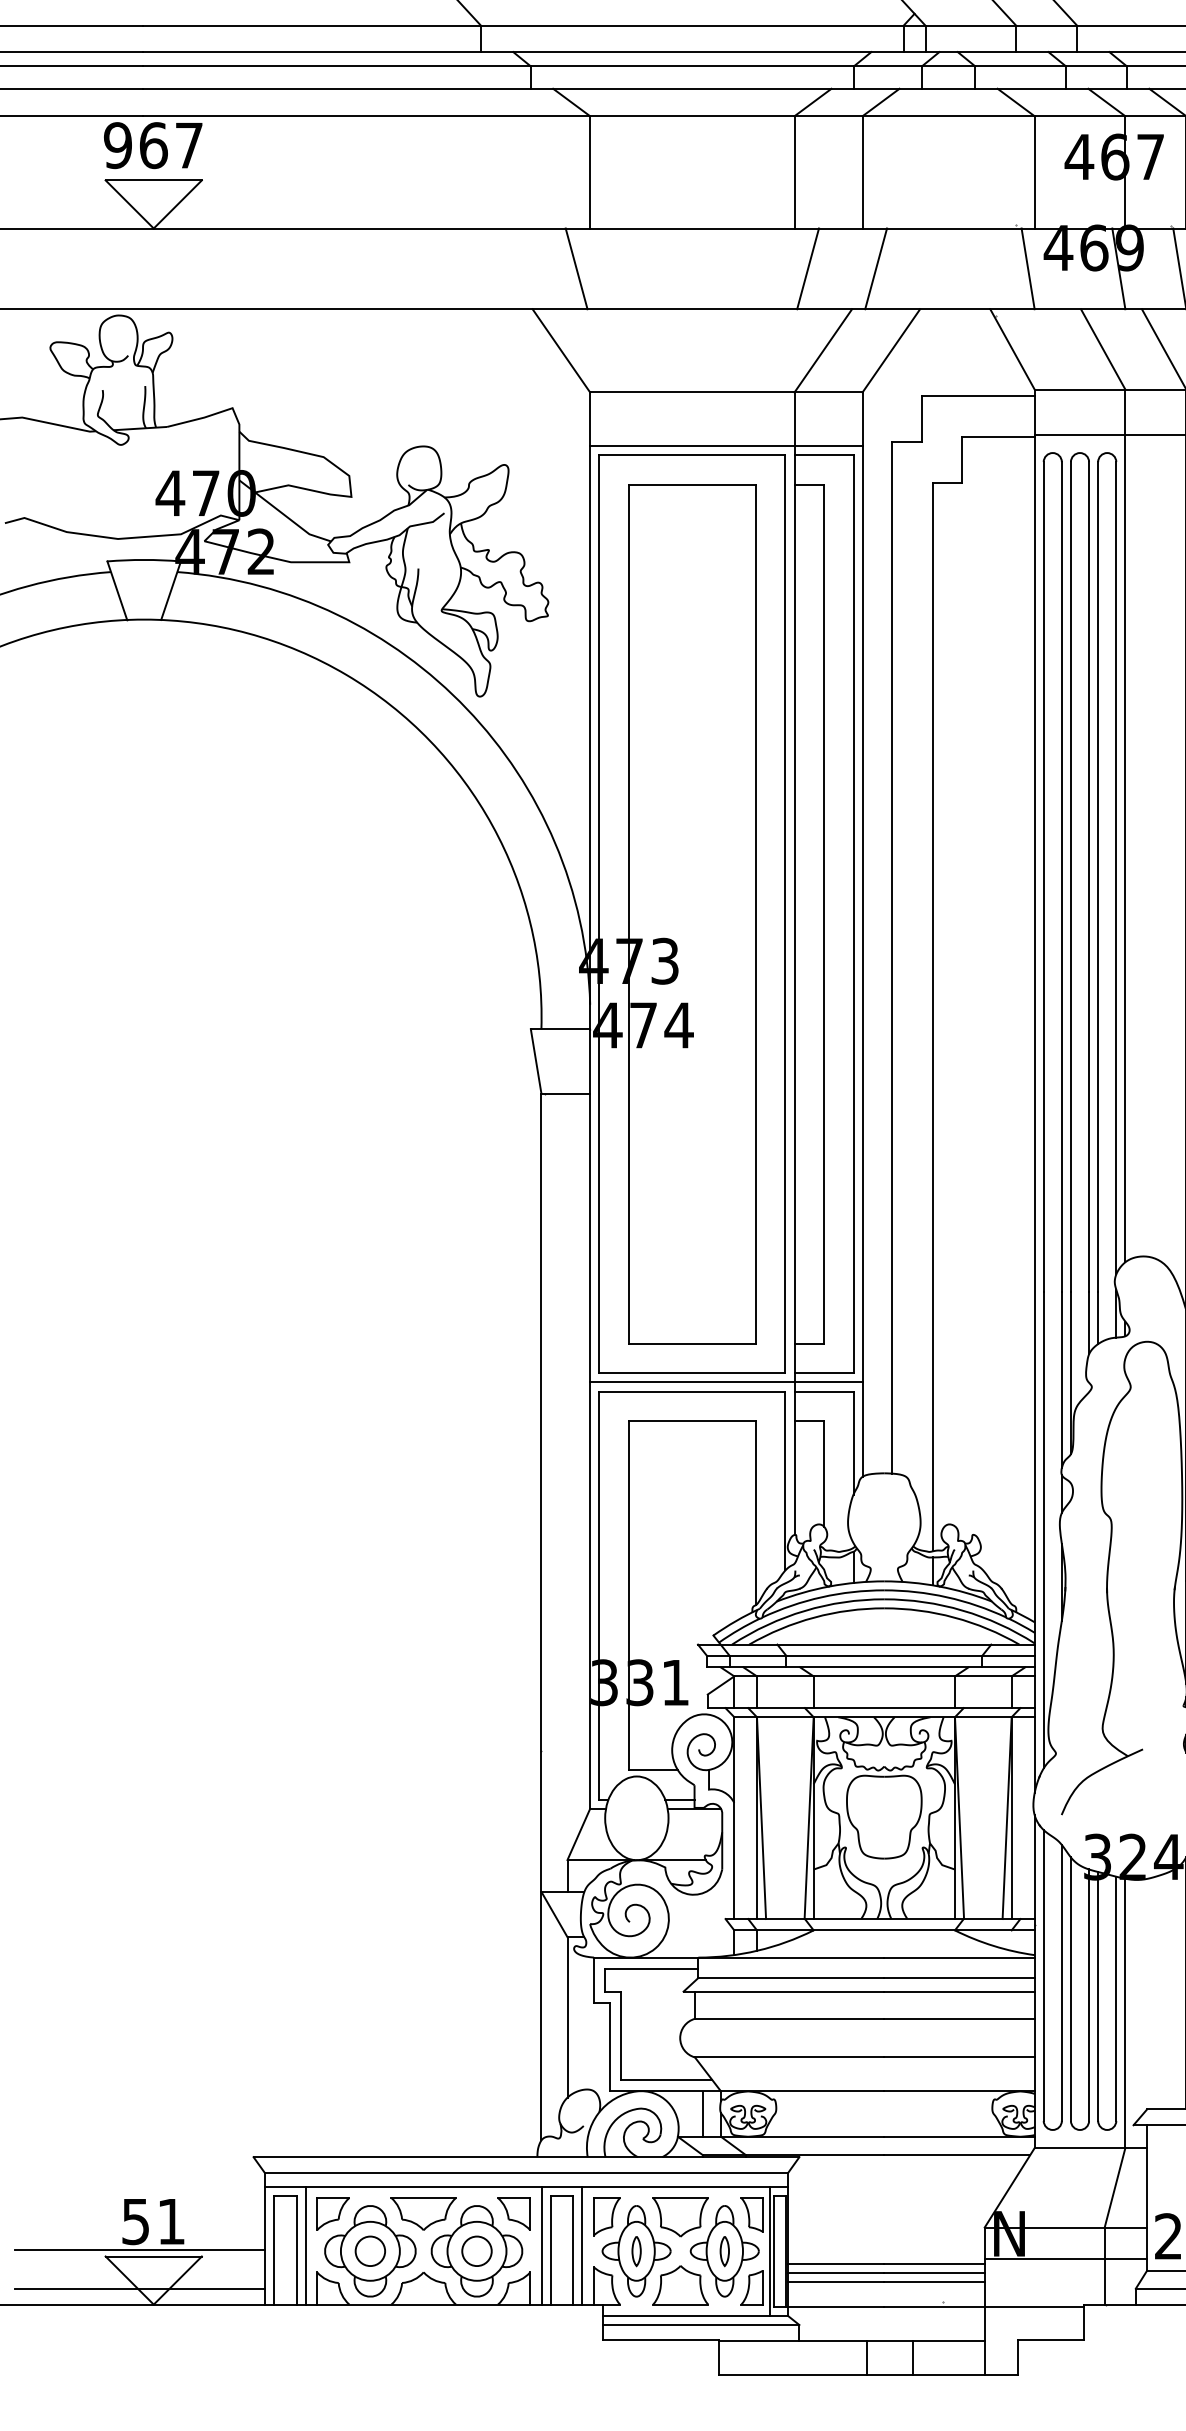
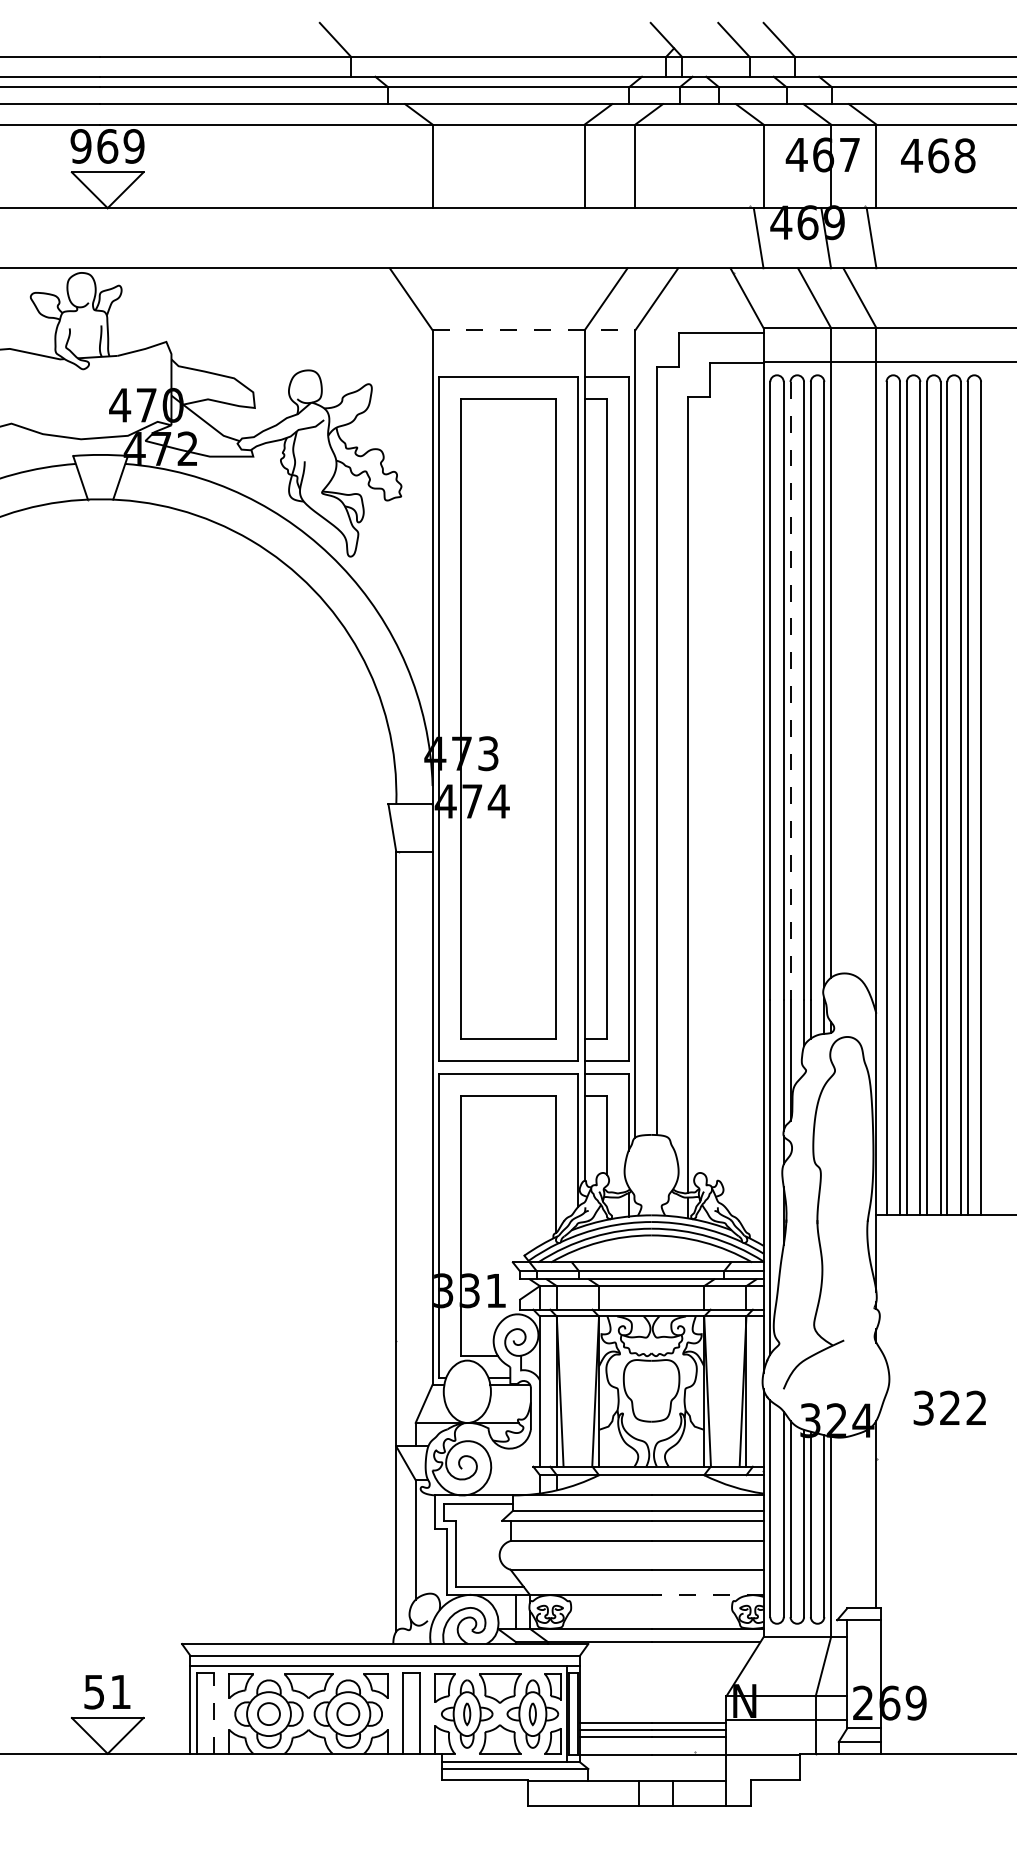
text: (188, 145) -> (133, 146), 967 -> 969
line: (576, 269) -> (422, 238), removed
line: (807, 269) -> (594, 238), removed
line: (876, 269) -> (645, 238), removed
line: (727, 392) -> (534, 330), solid -> dashed
line: (725, 446) -> (533, 370), removed
line: (1070, 876) -> (790, 690), solid -> dashed
line: (725, 1382) -> (533, 1067), removed
line: (959, 2091) -> (707, 1595), solid -> dashed
line: (305, 2245) -> (220, 1709), removed
line: (541, 2245) -> (396, 1709), removed
line: (581, 2245) -> (426, 1709), removed
line: (140, 2250) -> (97, 1713), removed
line: (297, 2250) -> (214, 1713), solid -> dashed
line: (140, 2288) -> (97, 1741), removed

